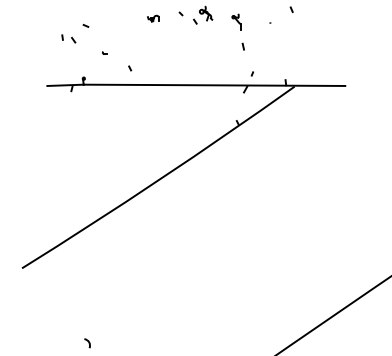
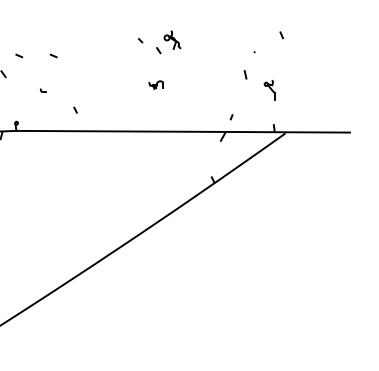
part: (153, 18) -> (156, 84), moved
part: (236, 21) -> (269, 89), moved
line: (112, 25) -> (53, 55), added
line: (242, 46) -> (244, 74), moved

